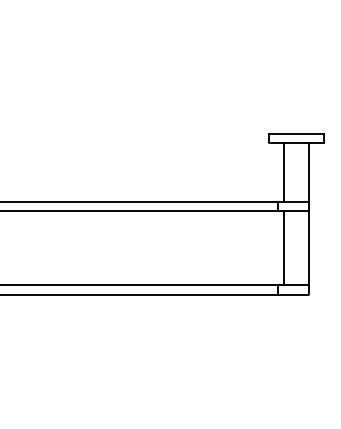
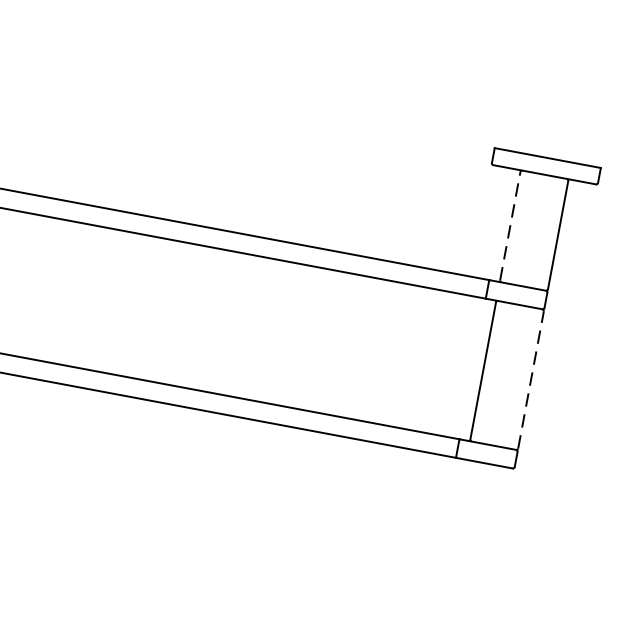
line: (283, 171) -> (509, 224), solid -> dashed
line: (309, 247) -> (532, 378), solid -> dashed

